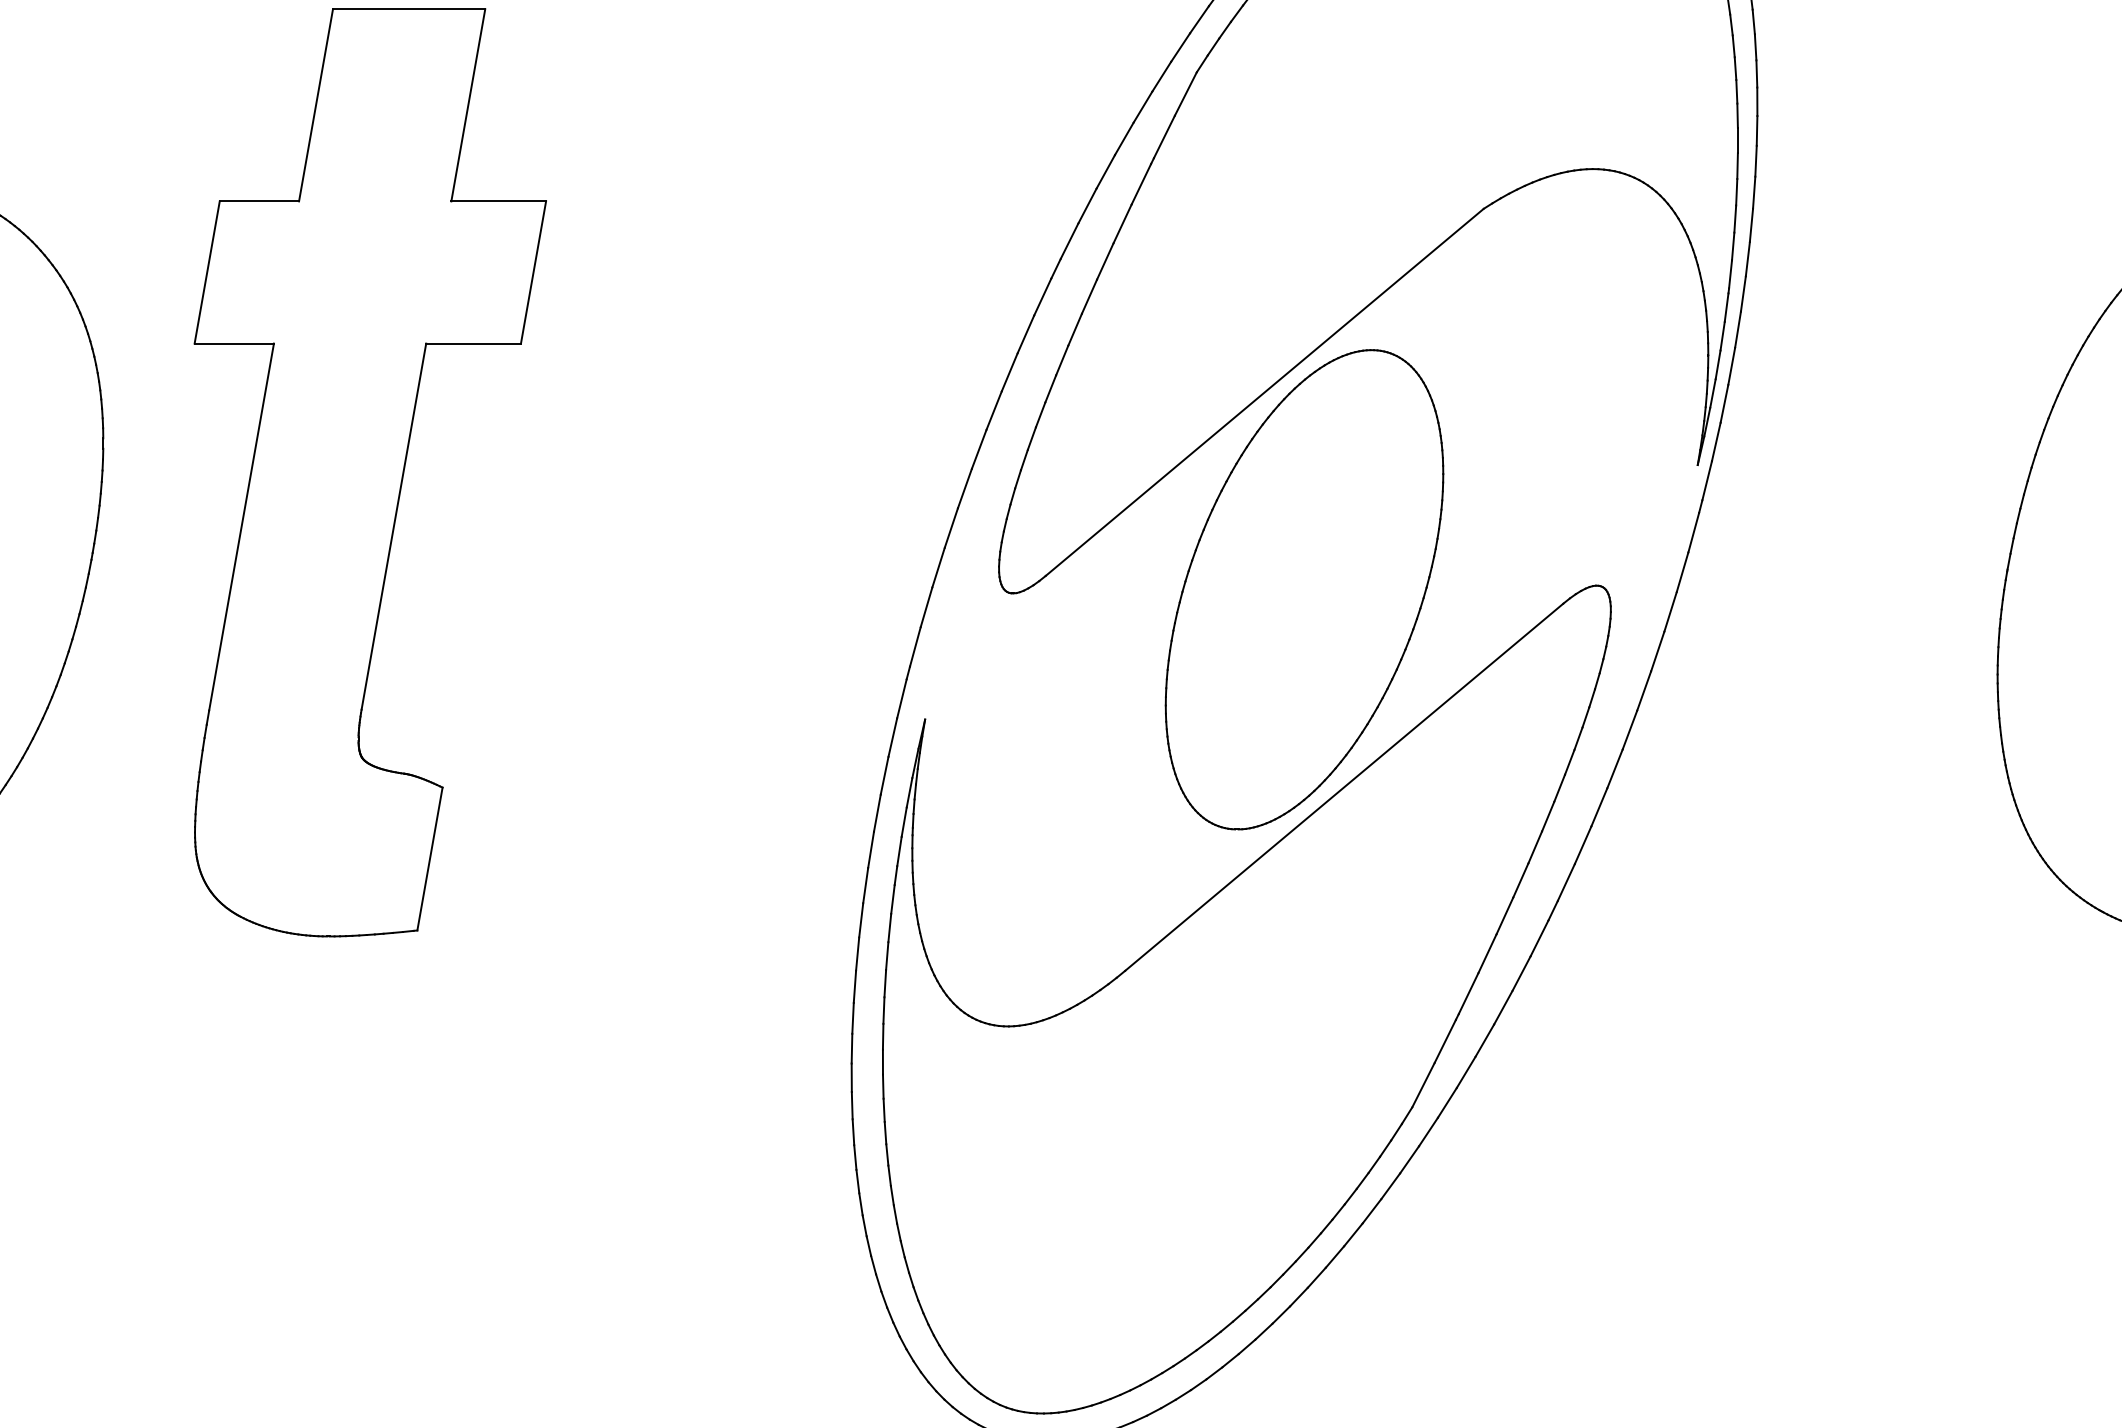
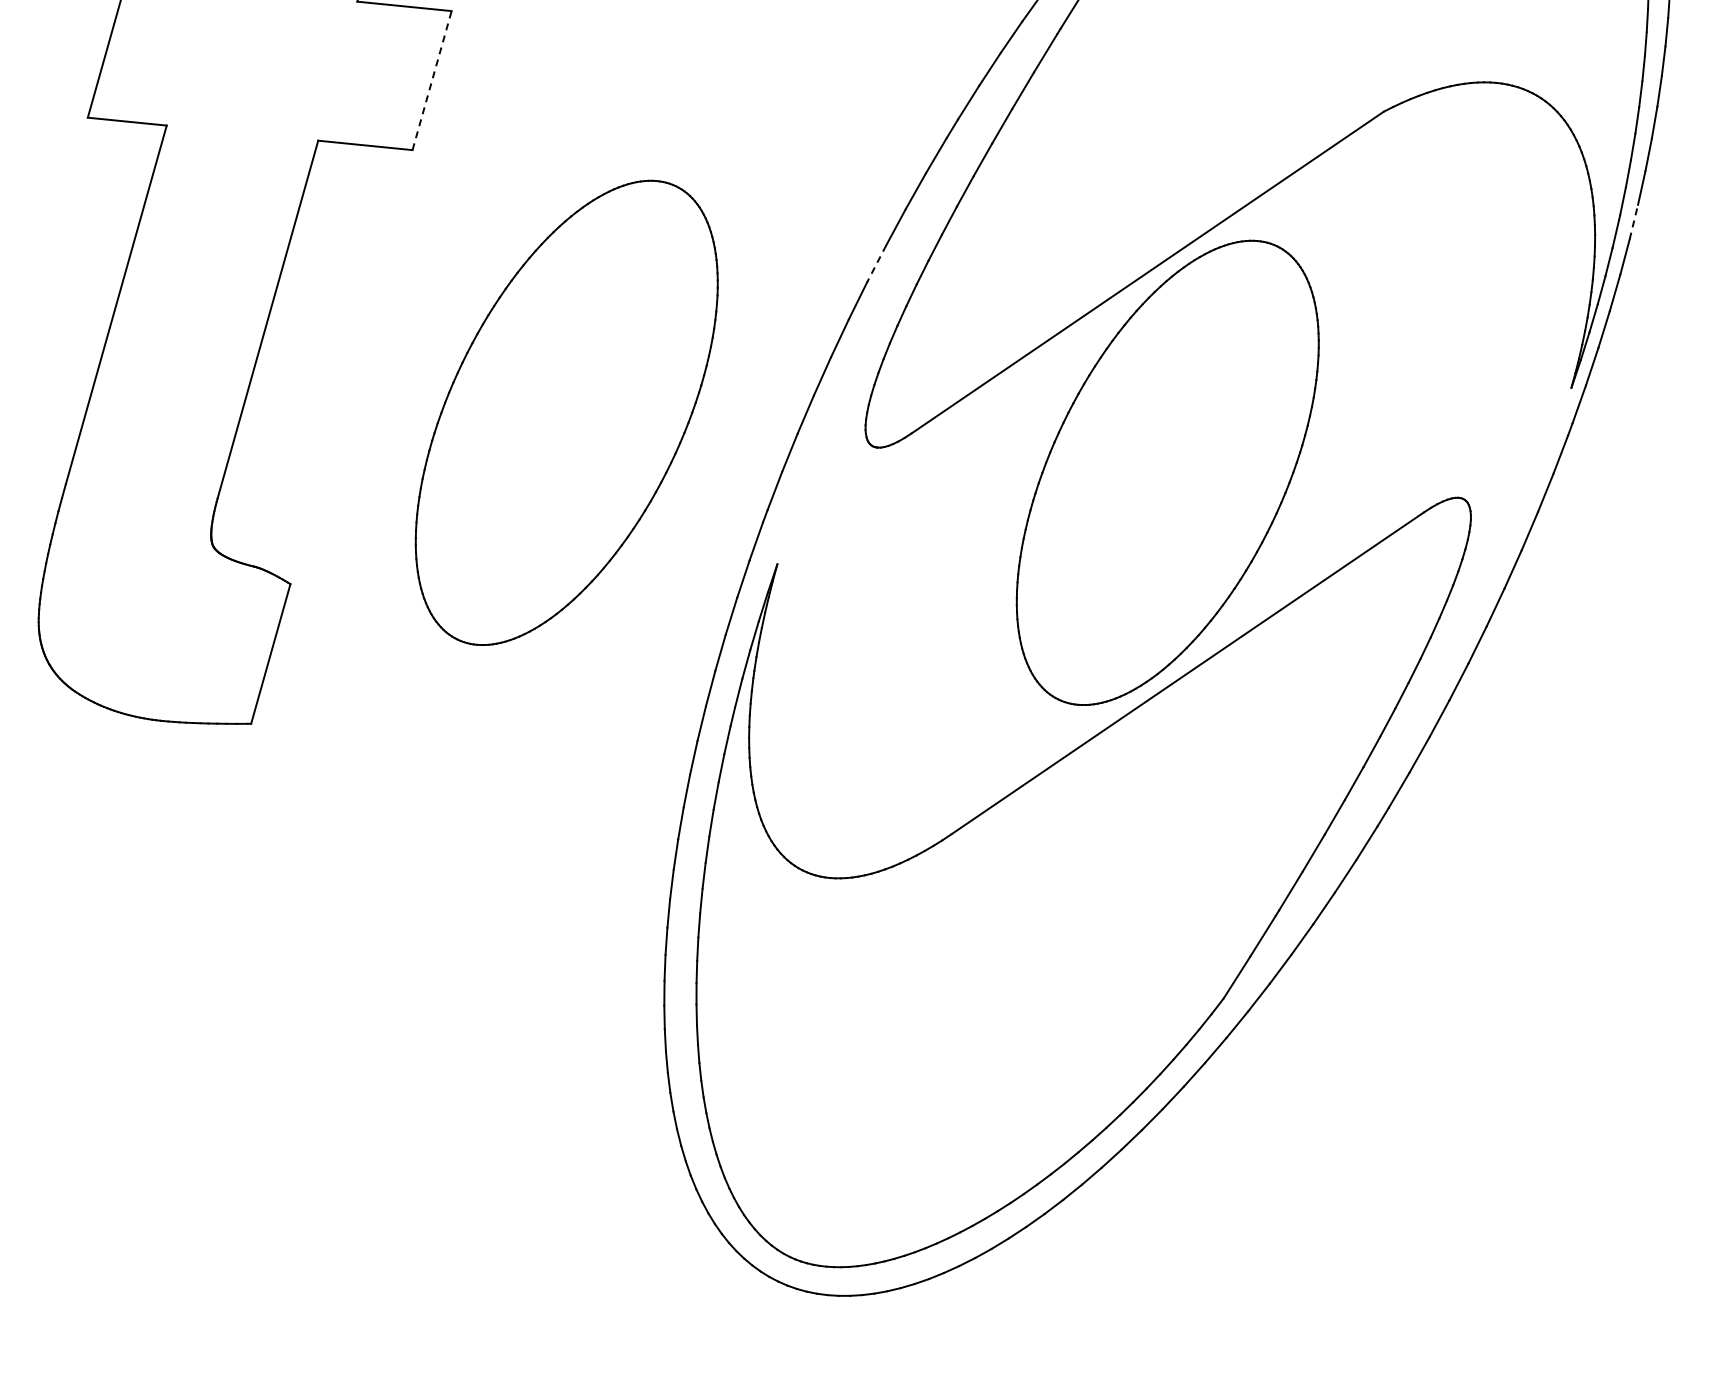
line: (533, 272) -> (432, 80), solid -> dashed
line: (1743, 293) -> (1634, 221), solid -> dashed
line: (994, 410) -> (877, 263), solid -> dashed
part: (700, 589) -> (566, 412), added

